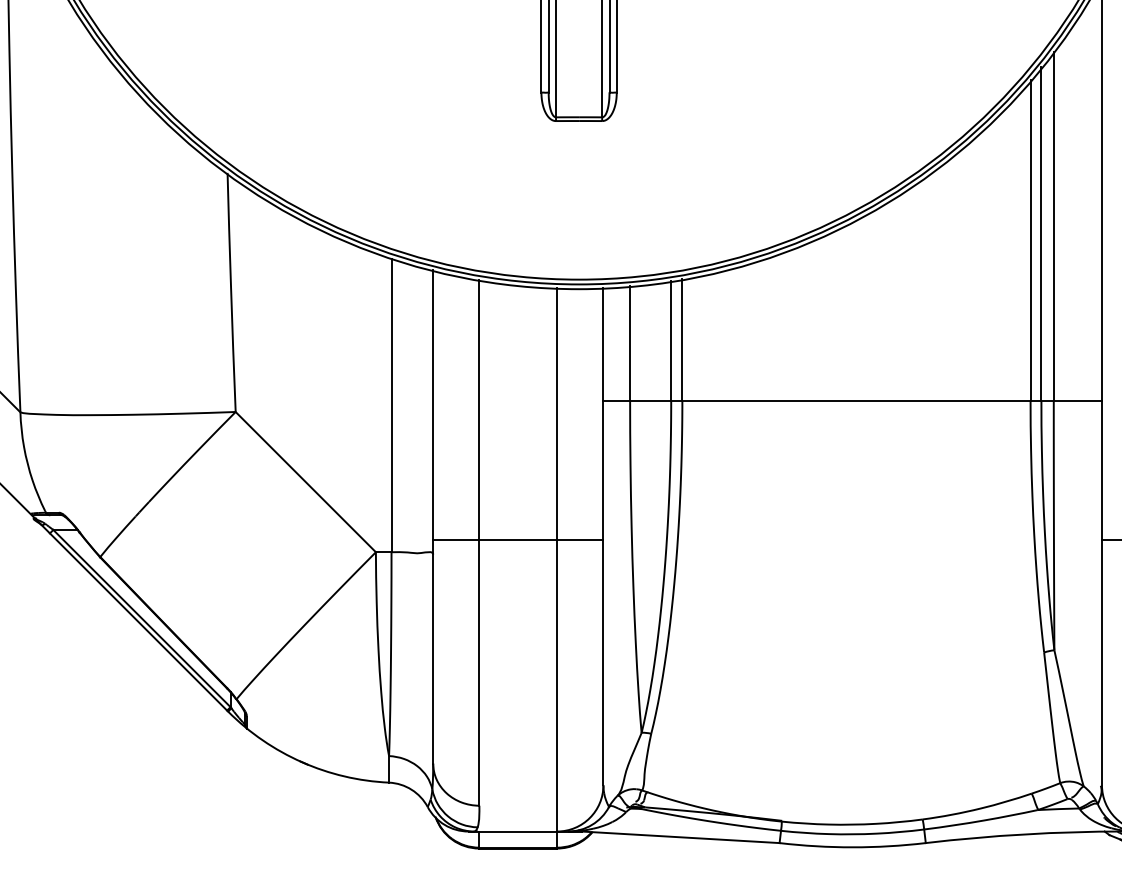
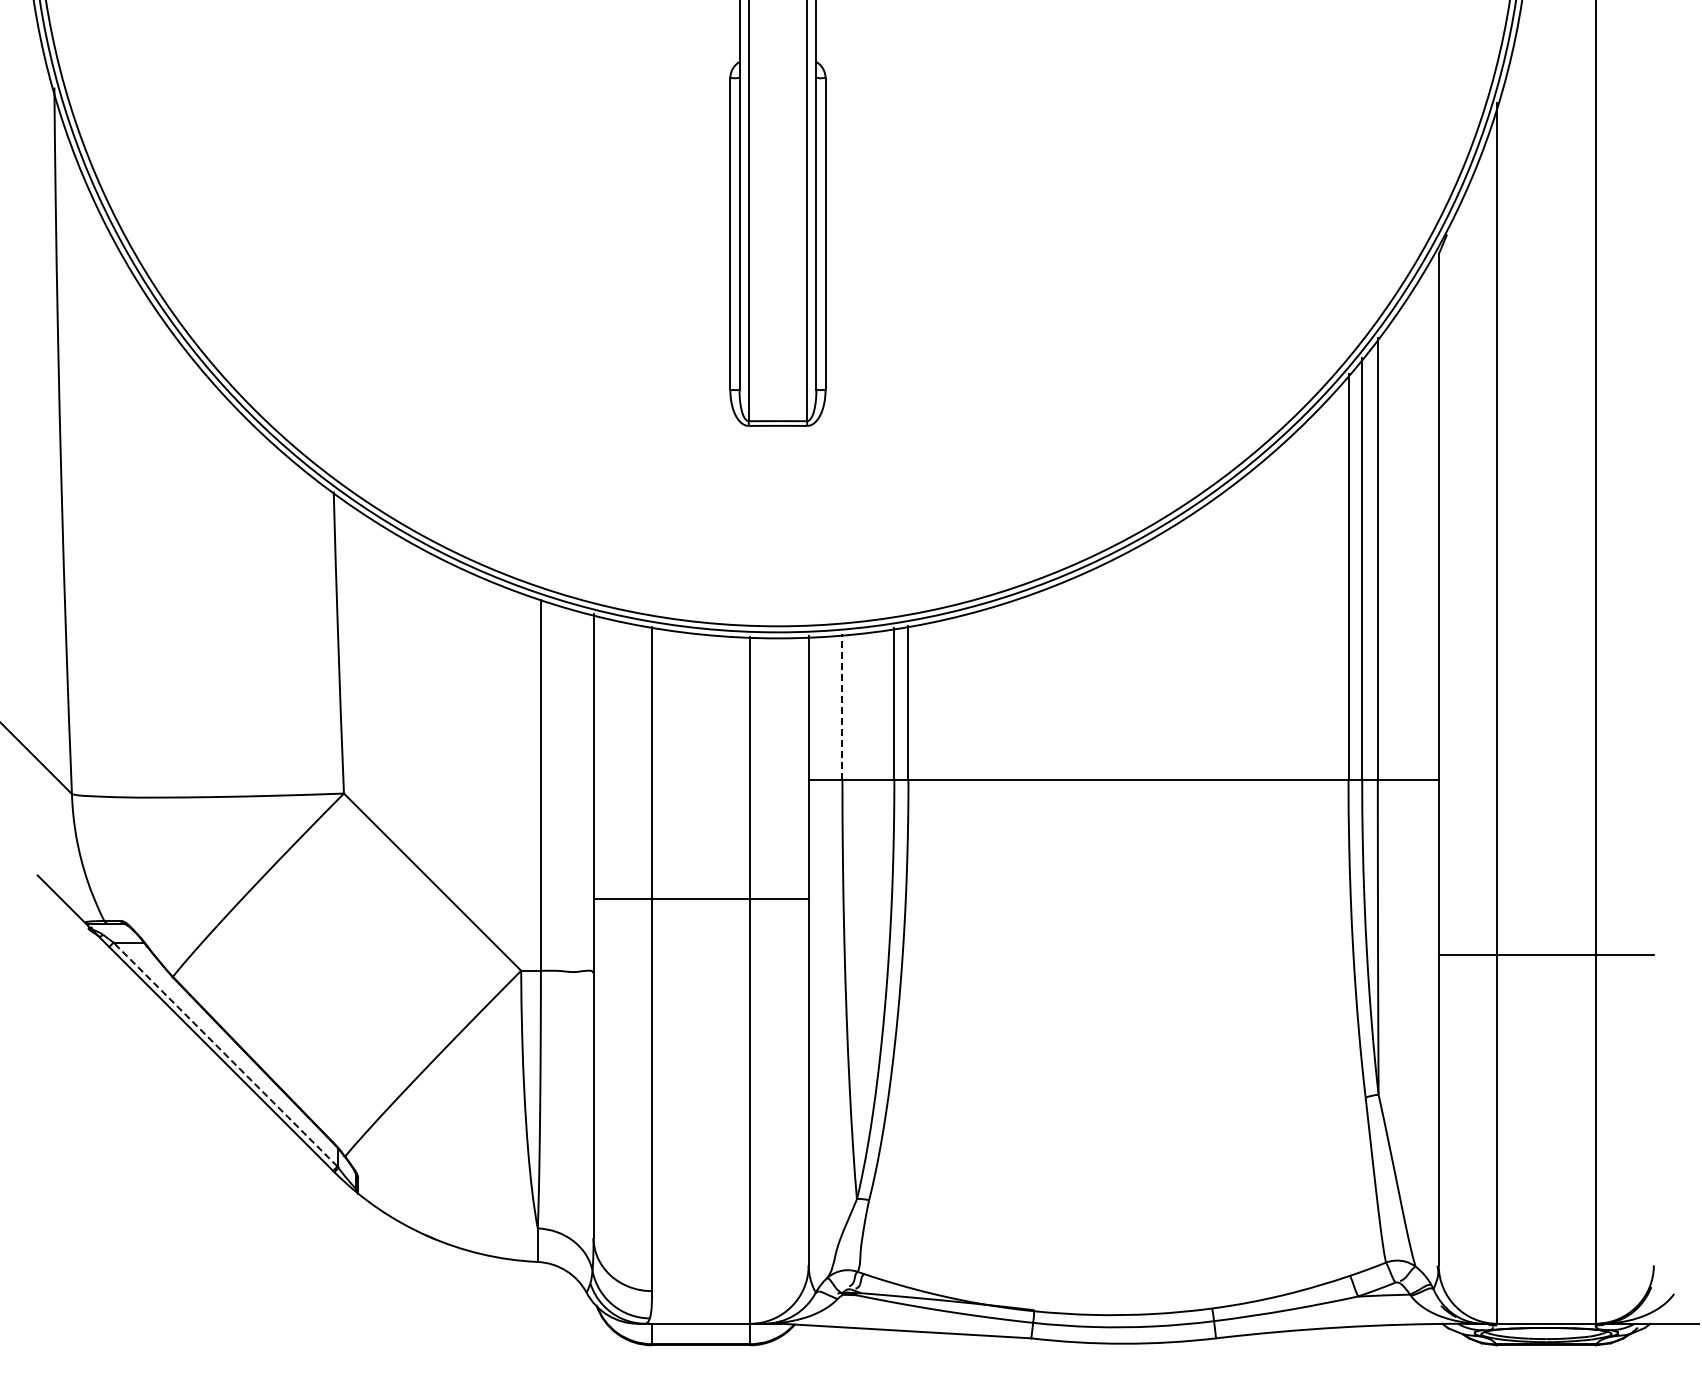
line: (630, 343) -> (842, 707), solid -> dashed
line: (517, 539) -> (700, 898), moved
line: (141, 618) -> (225, 1054), solid -> dashed

